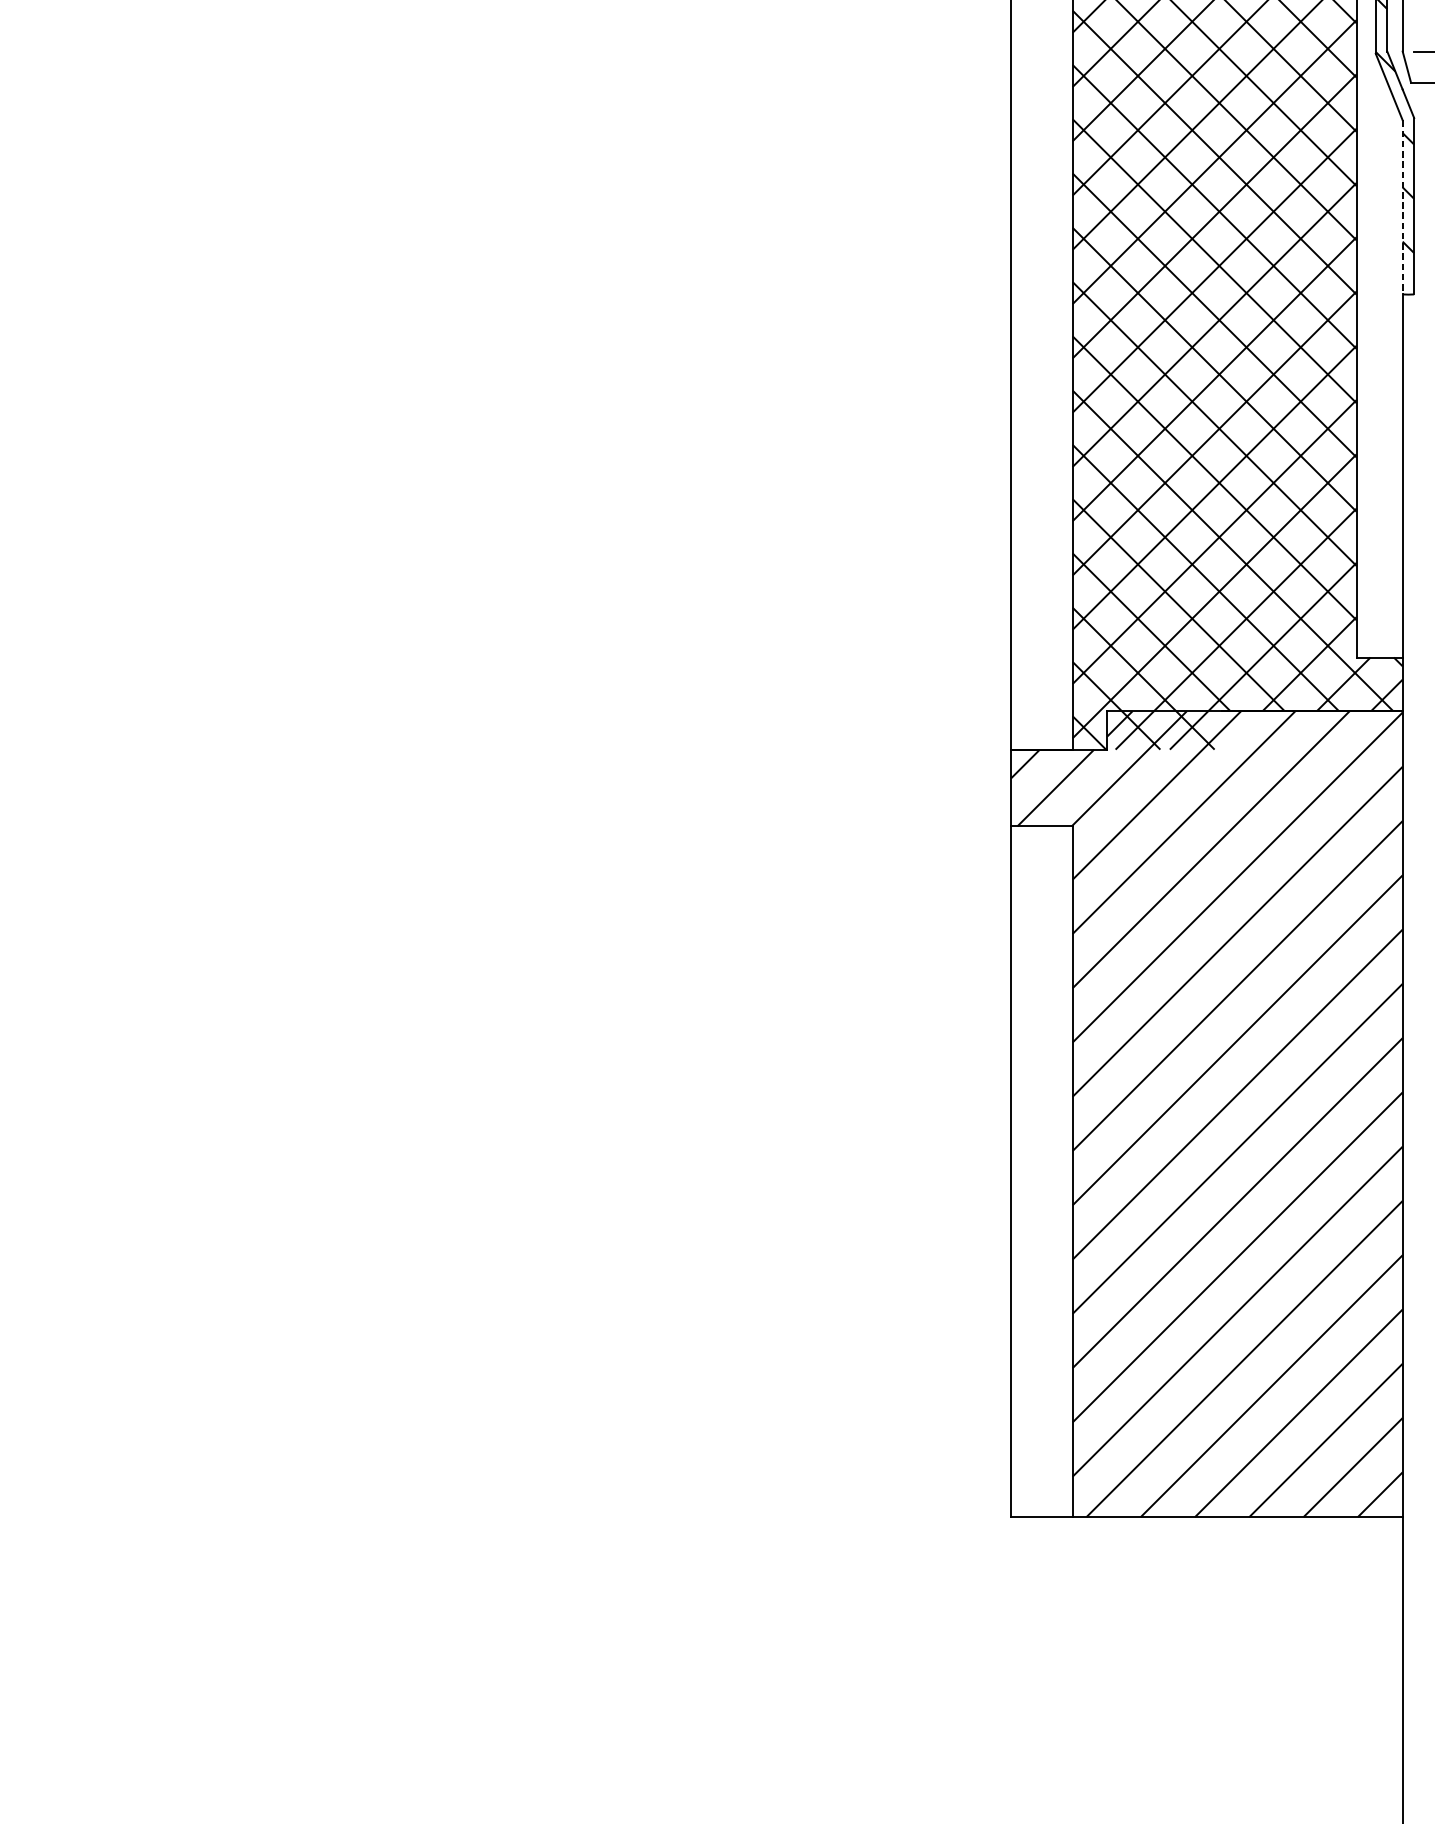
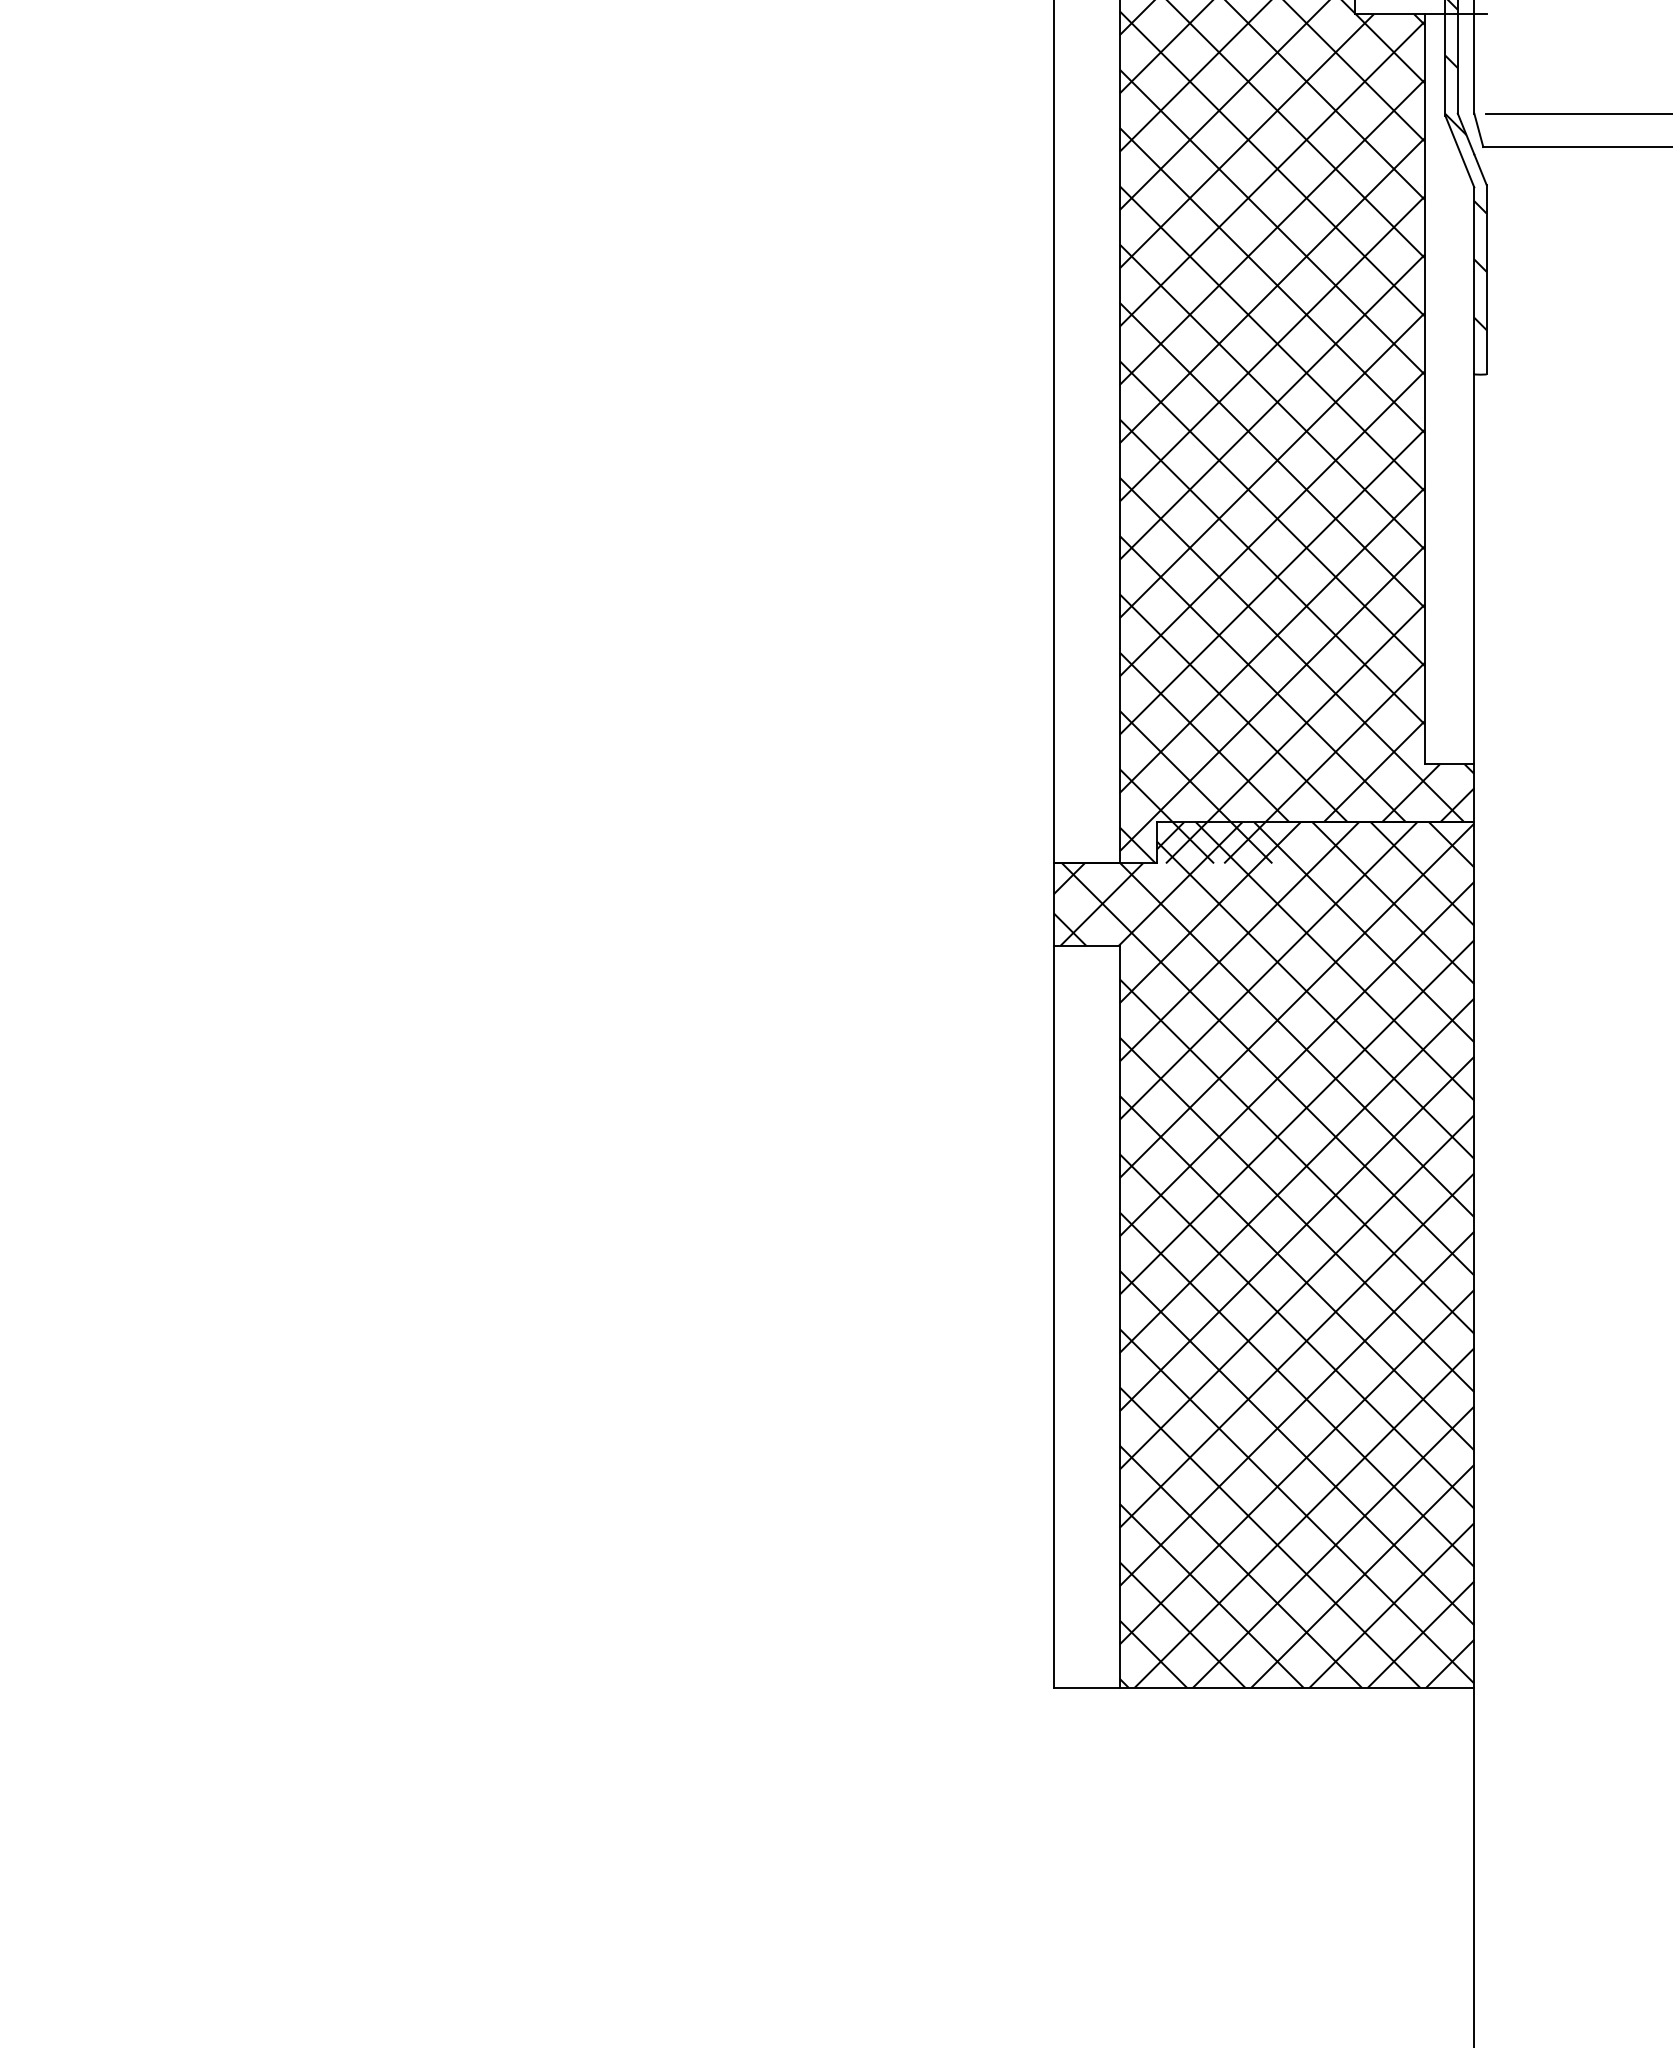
line: (1402, 206) -> (1474, 280), dashed -> solid
hatch: (1206, 1113) -> (1263, 1254), added

